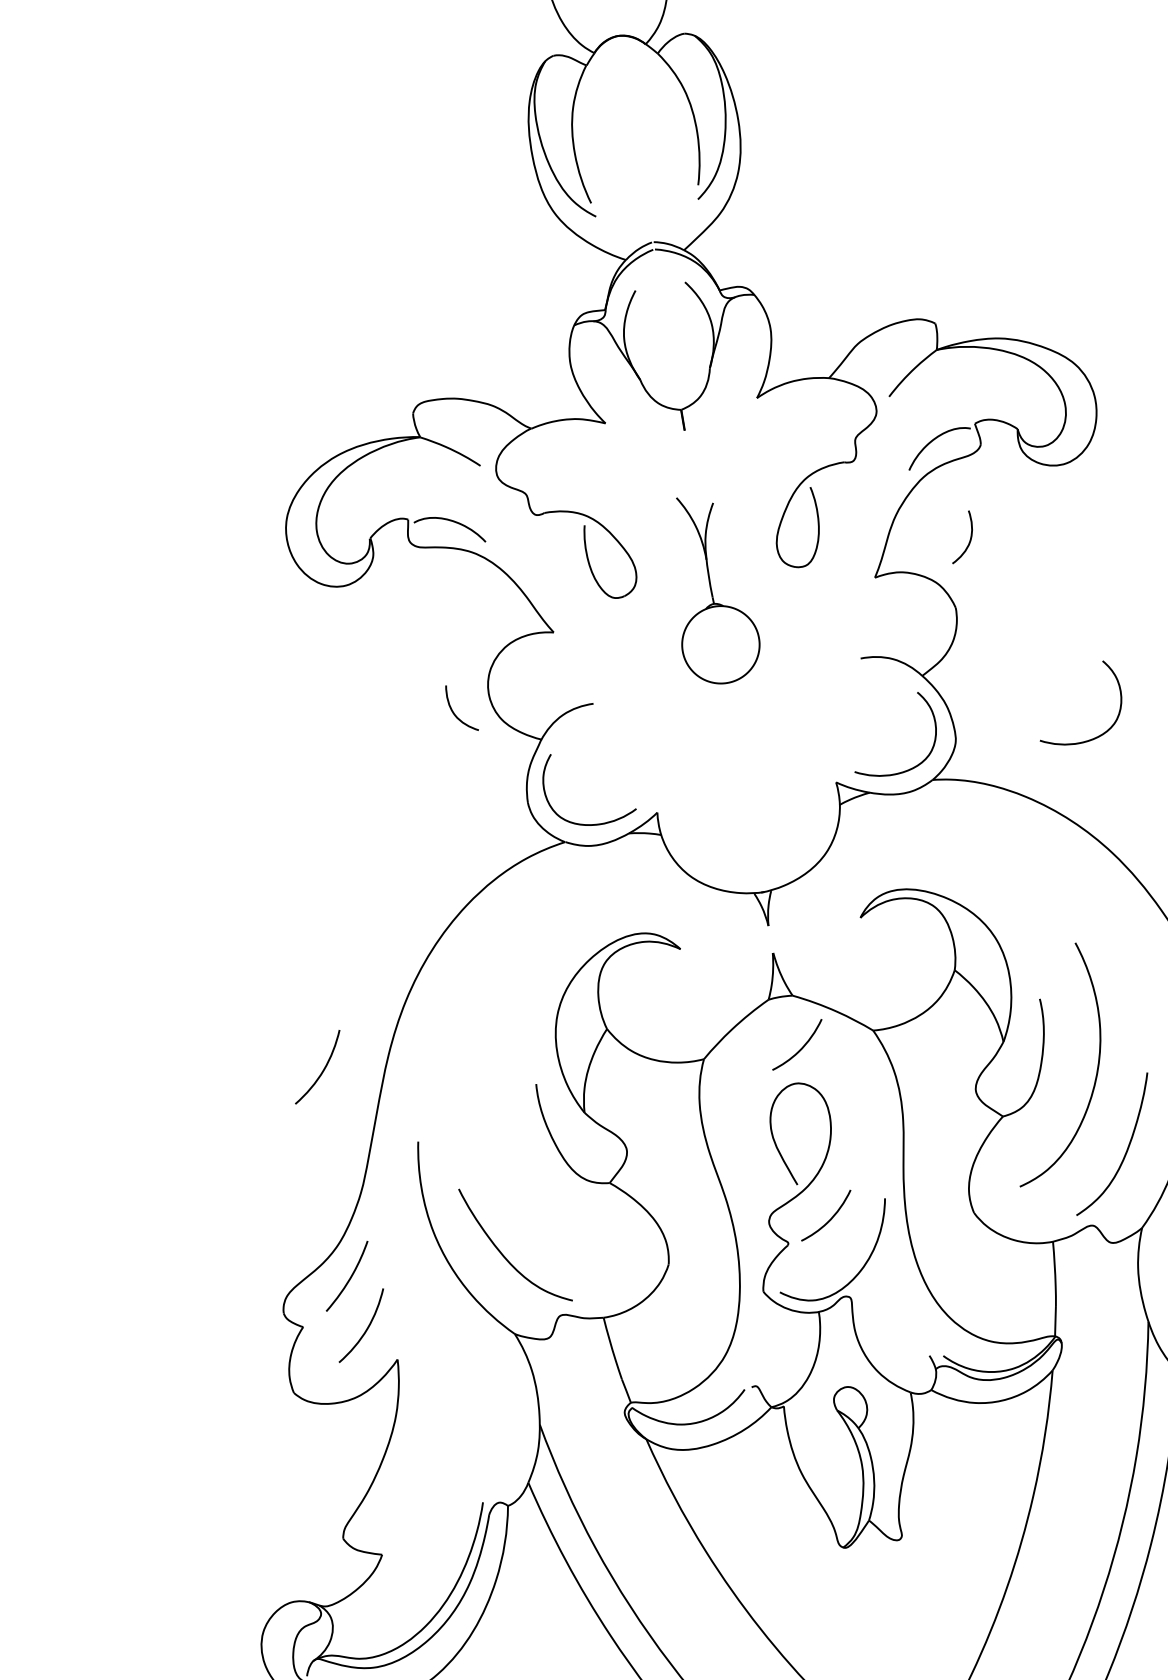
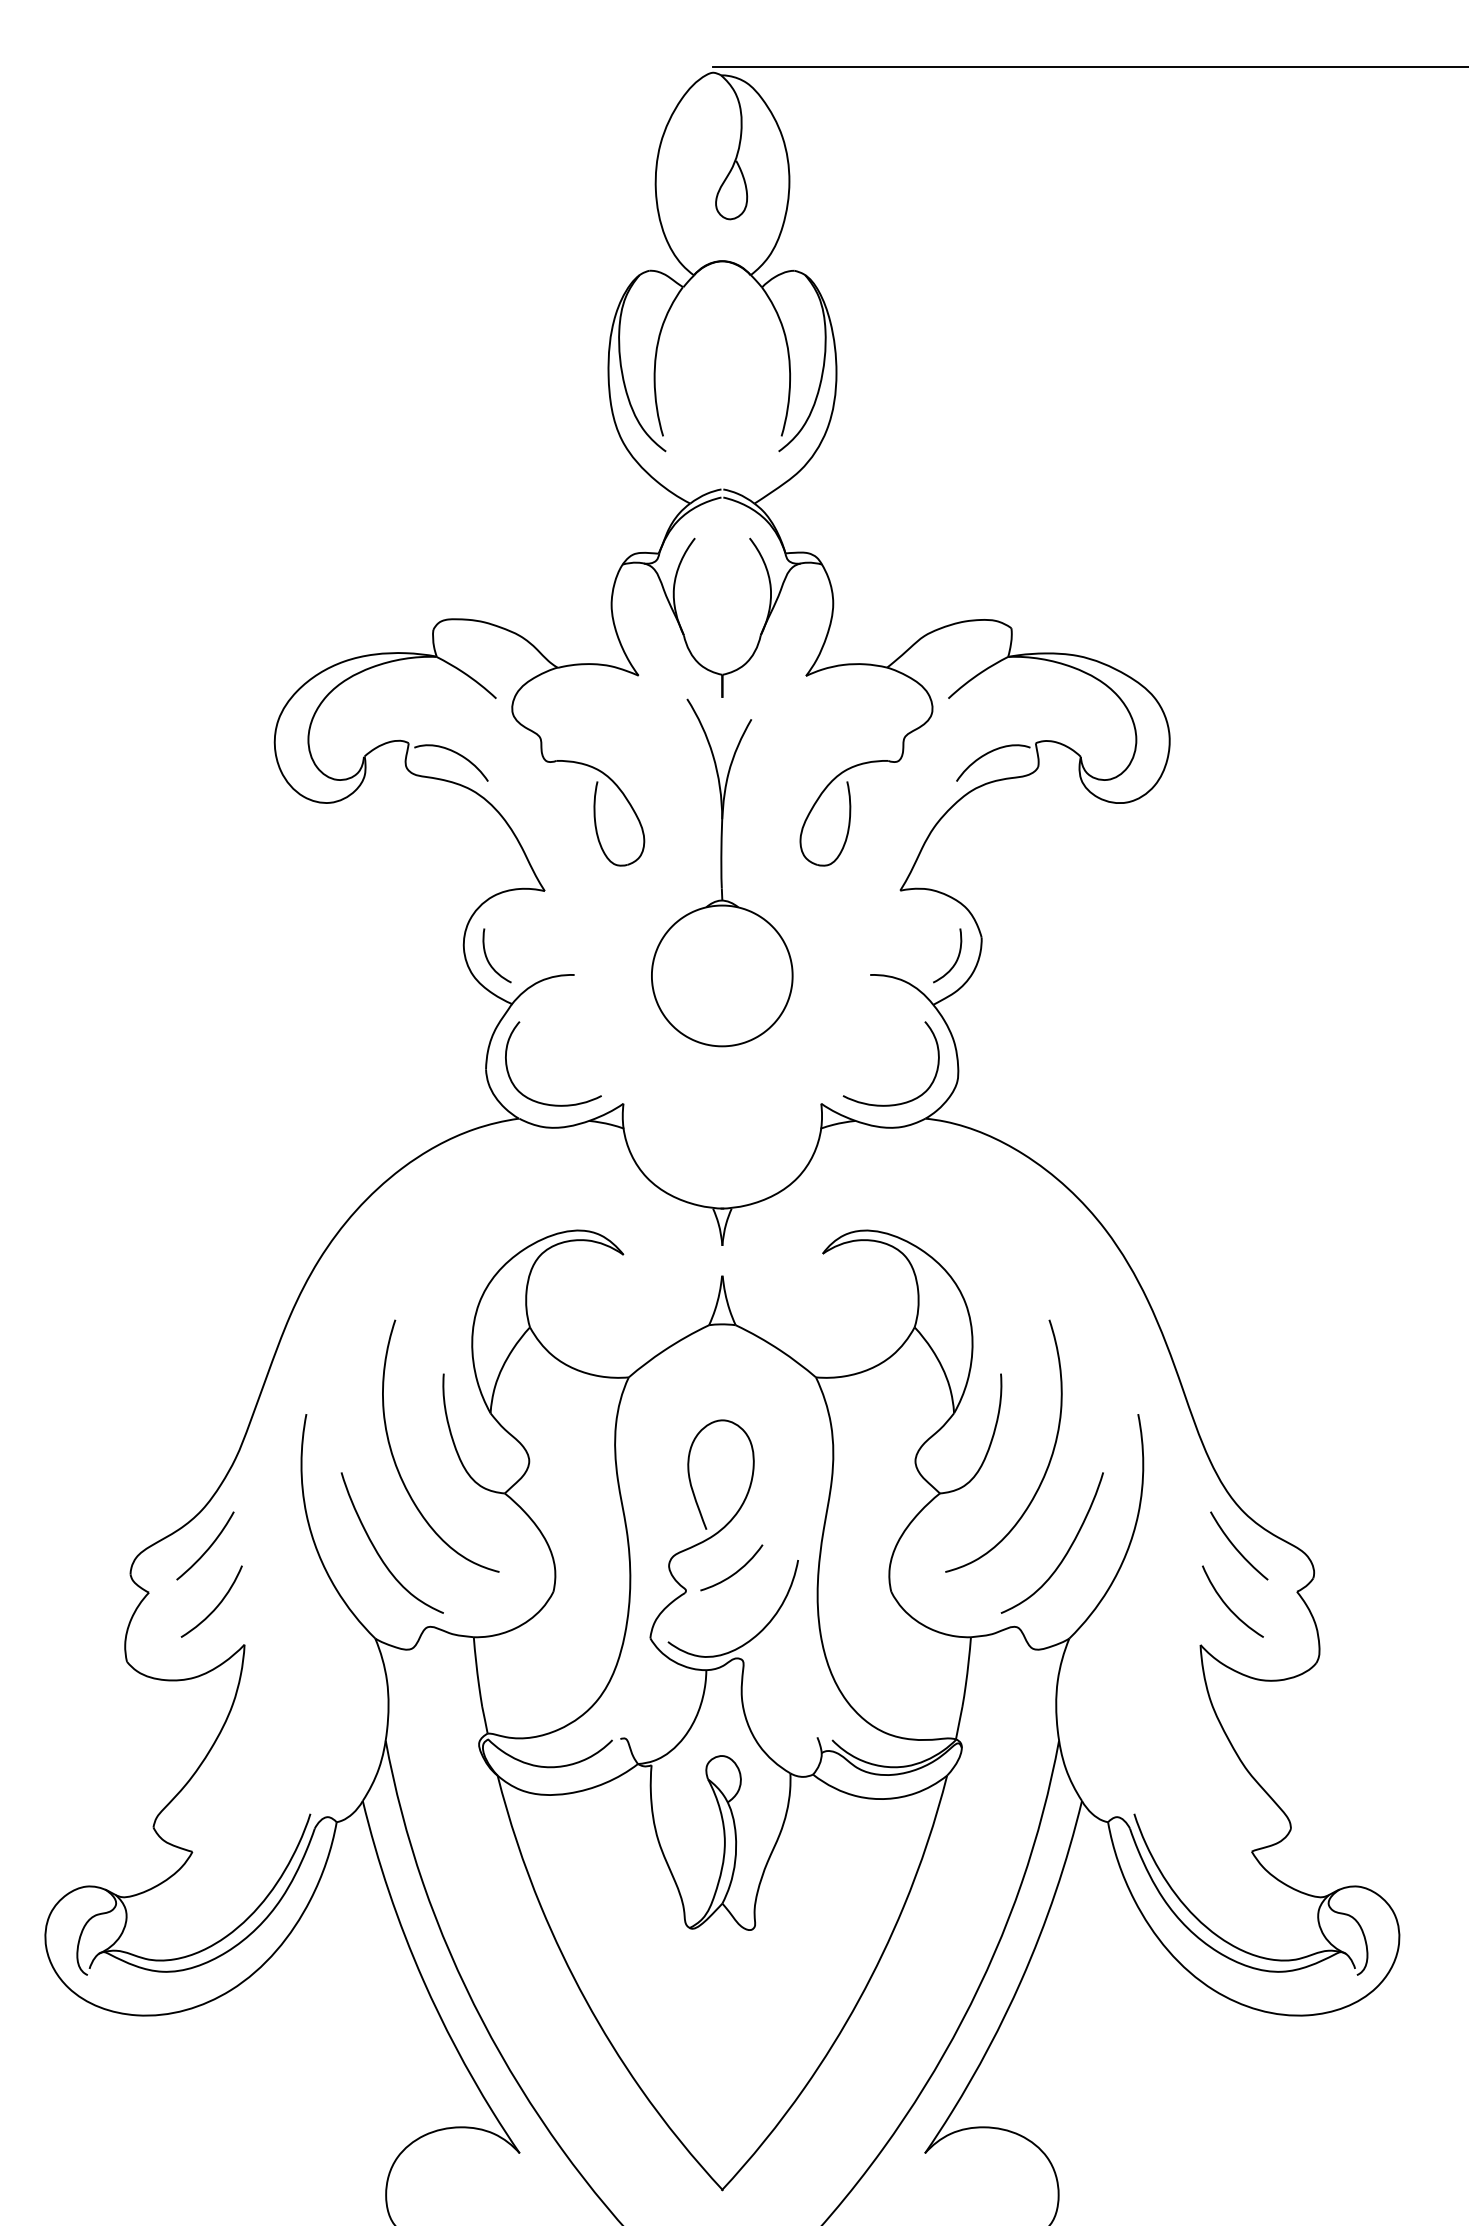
curve: (969, 538) -> (956, 958), moved
part: (711, 588) -> (722, 872), size x1.67
curve: (454, 712) -> (488, 959), moved
curve: (1089, 739) -> (1101, 1103), removed
curve: (800, 1048) -> (734, 1383), removed
curve: (323, 1068) -> (217, 1318), removed
curve: (505, 1169) -> (395, 1460), added

